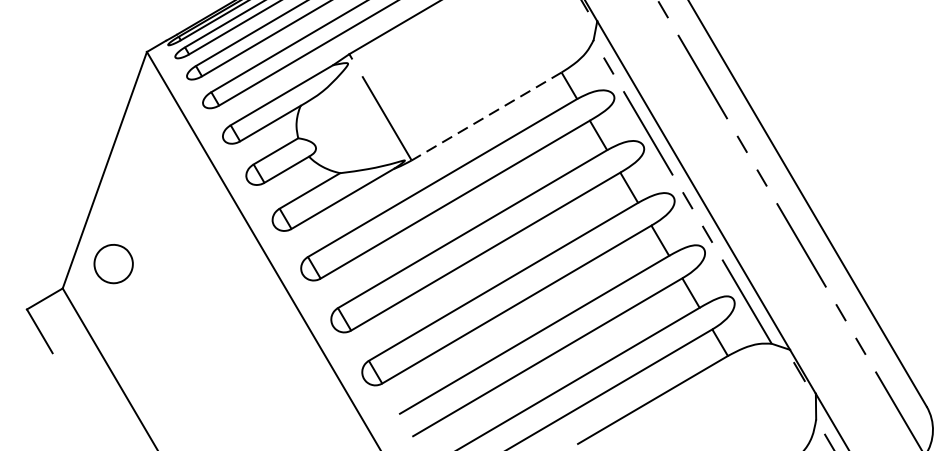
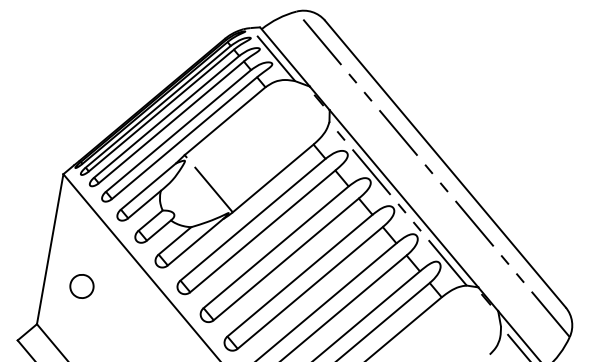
line: (487, 116) -> (273, 178), dashed -> solid
part: (112, 263) -> (81, 286), moved

